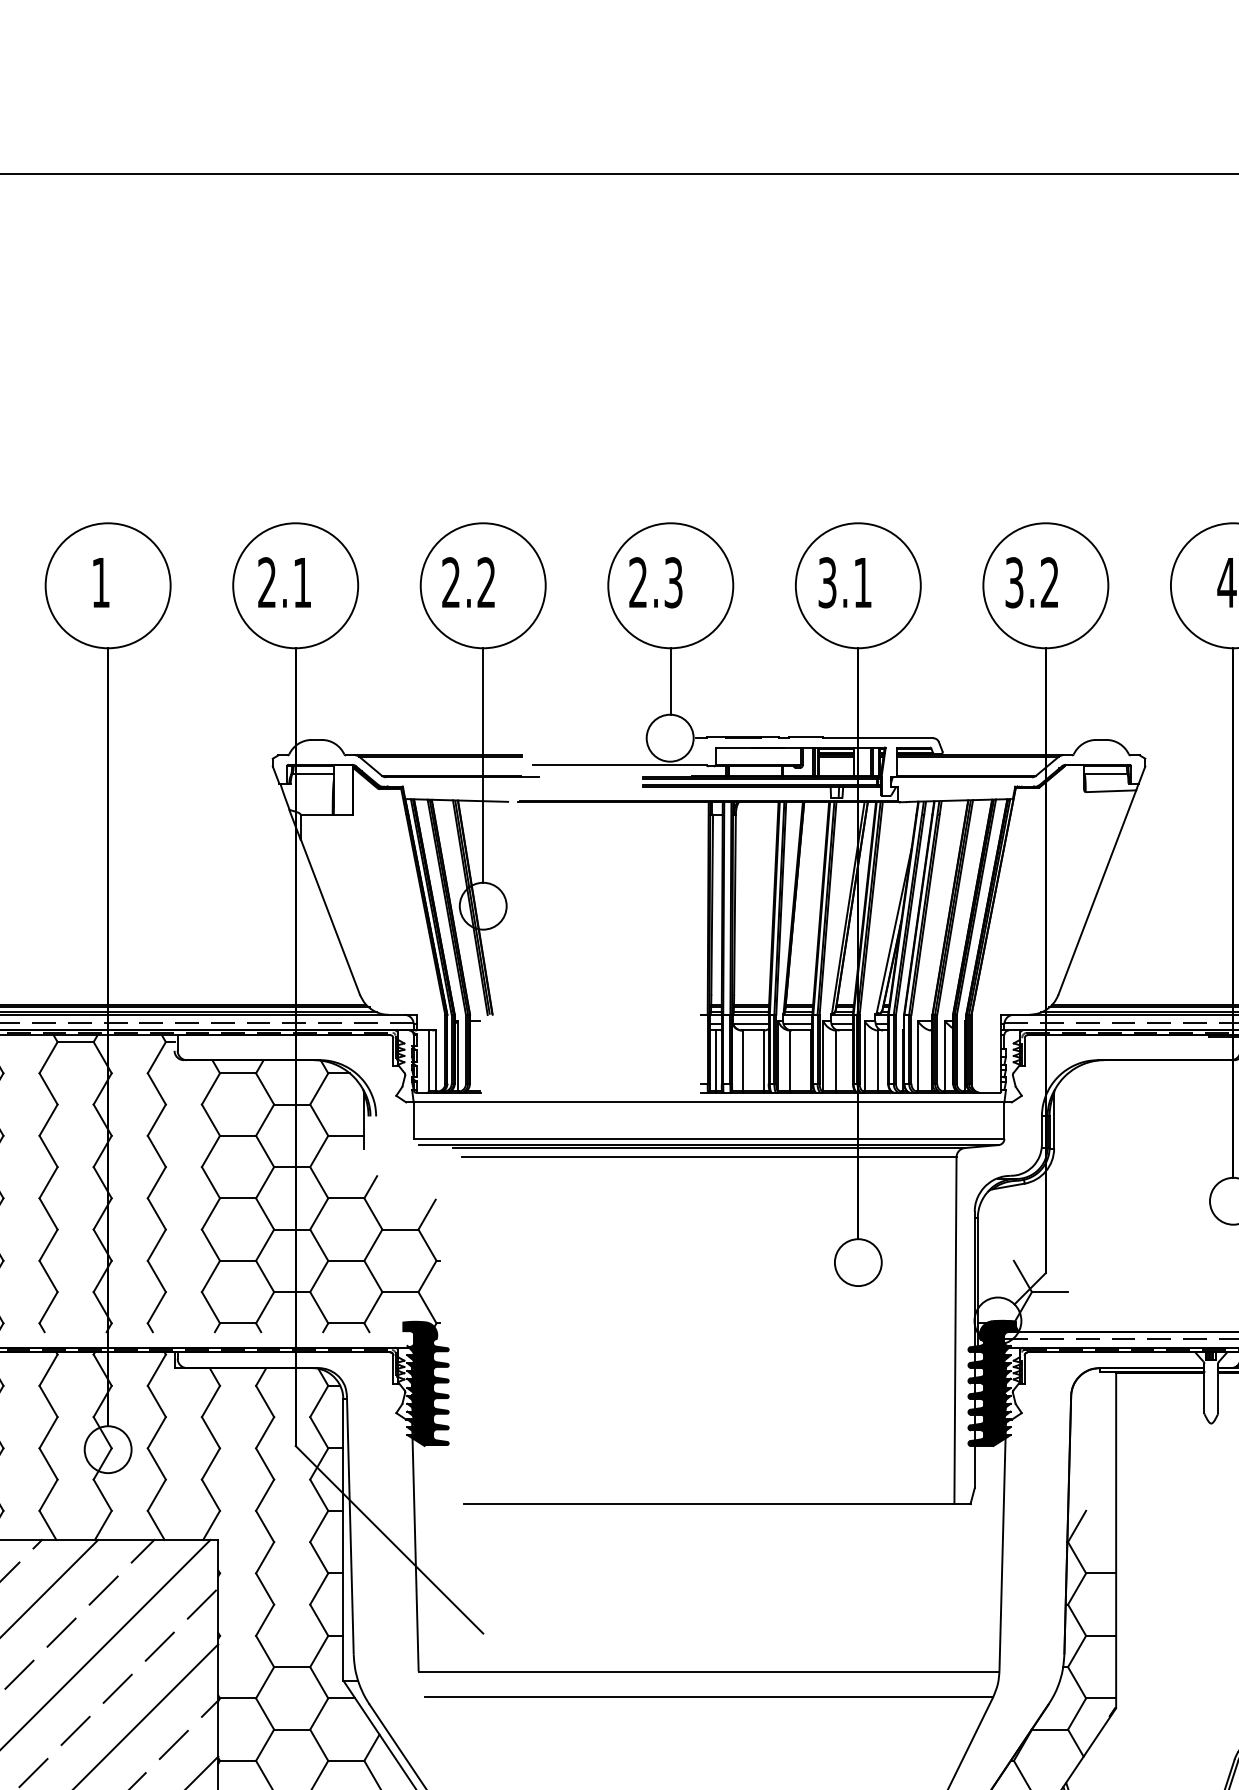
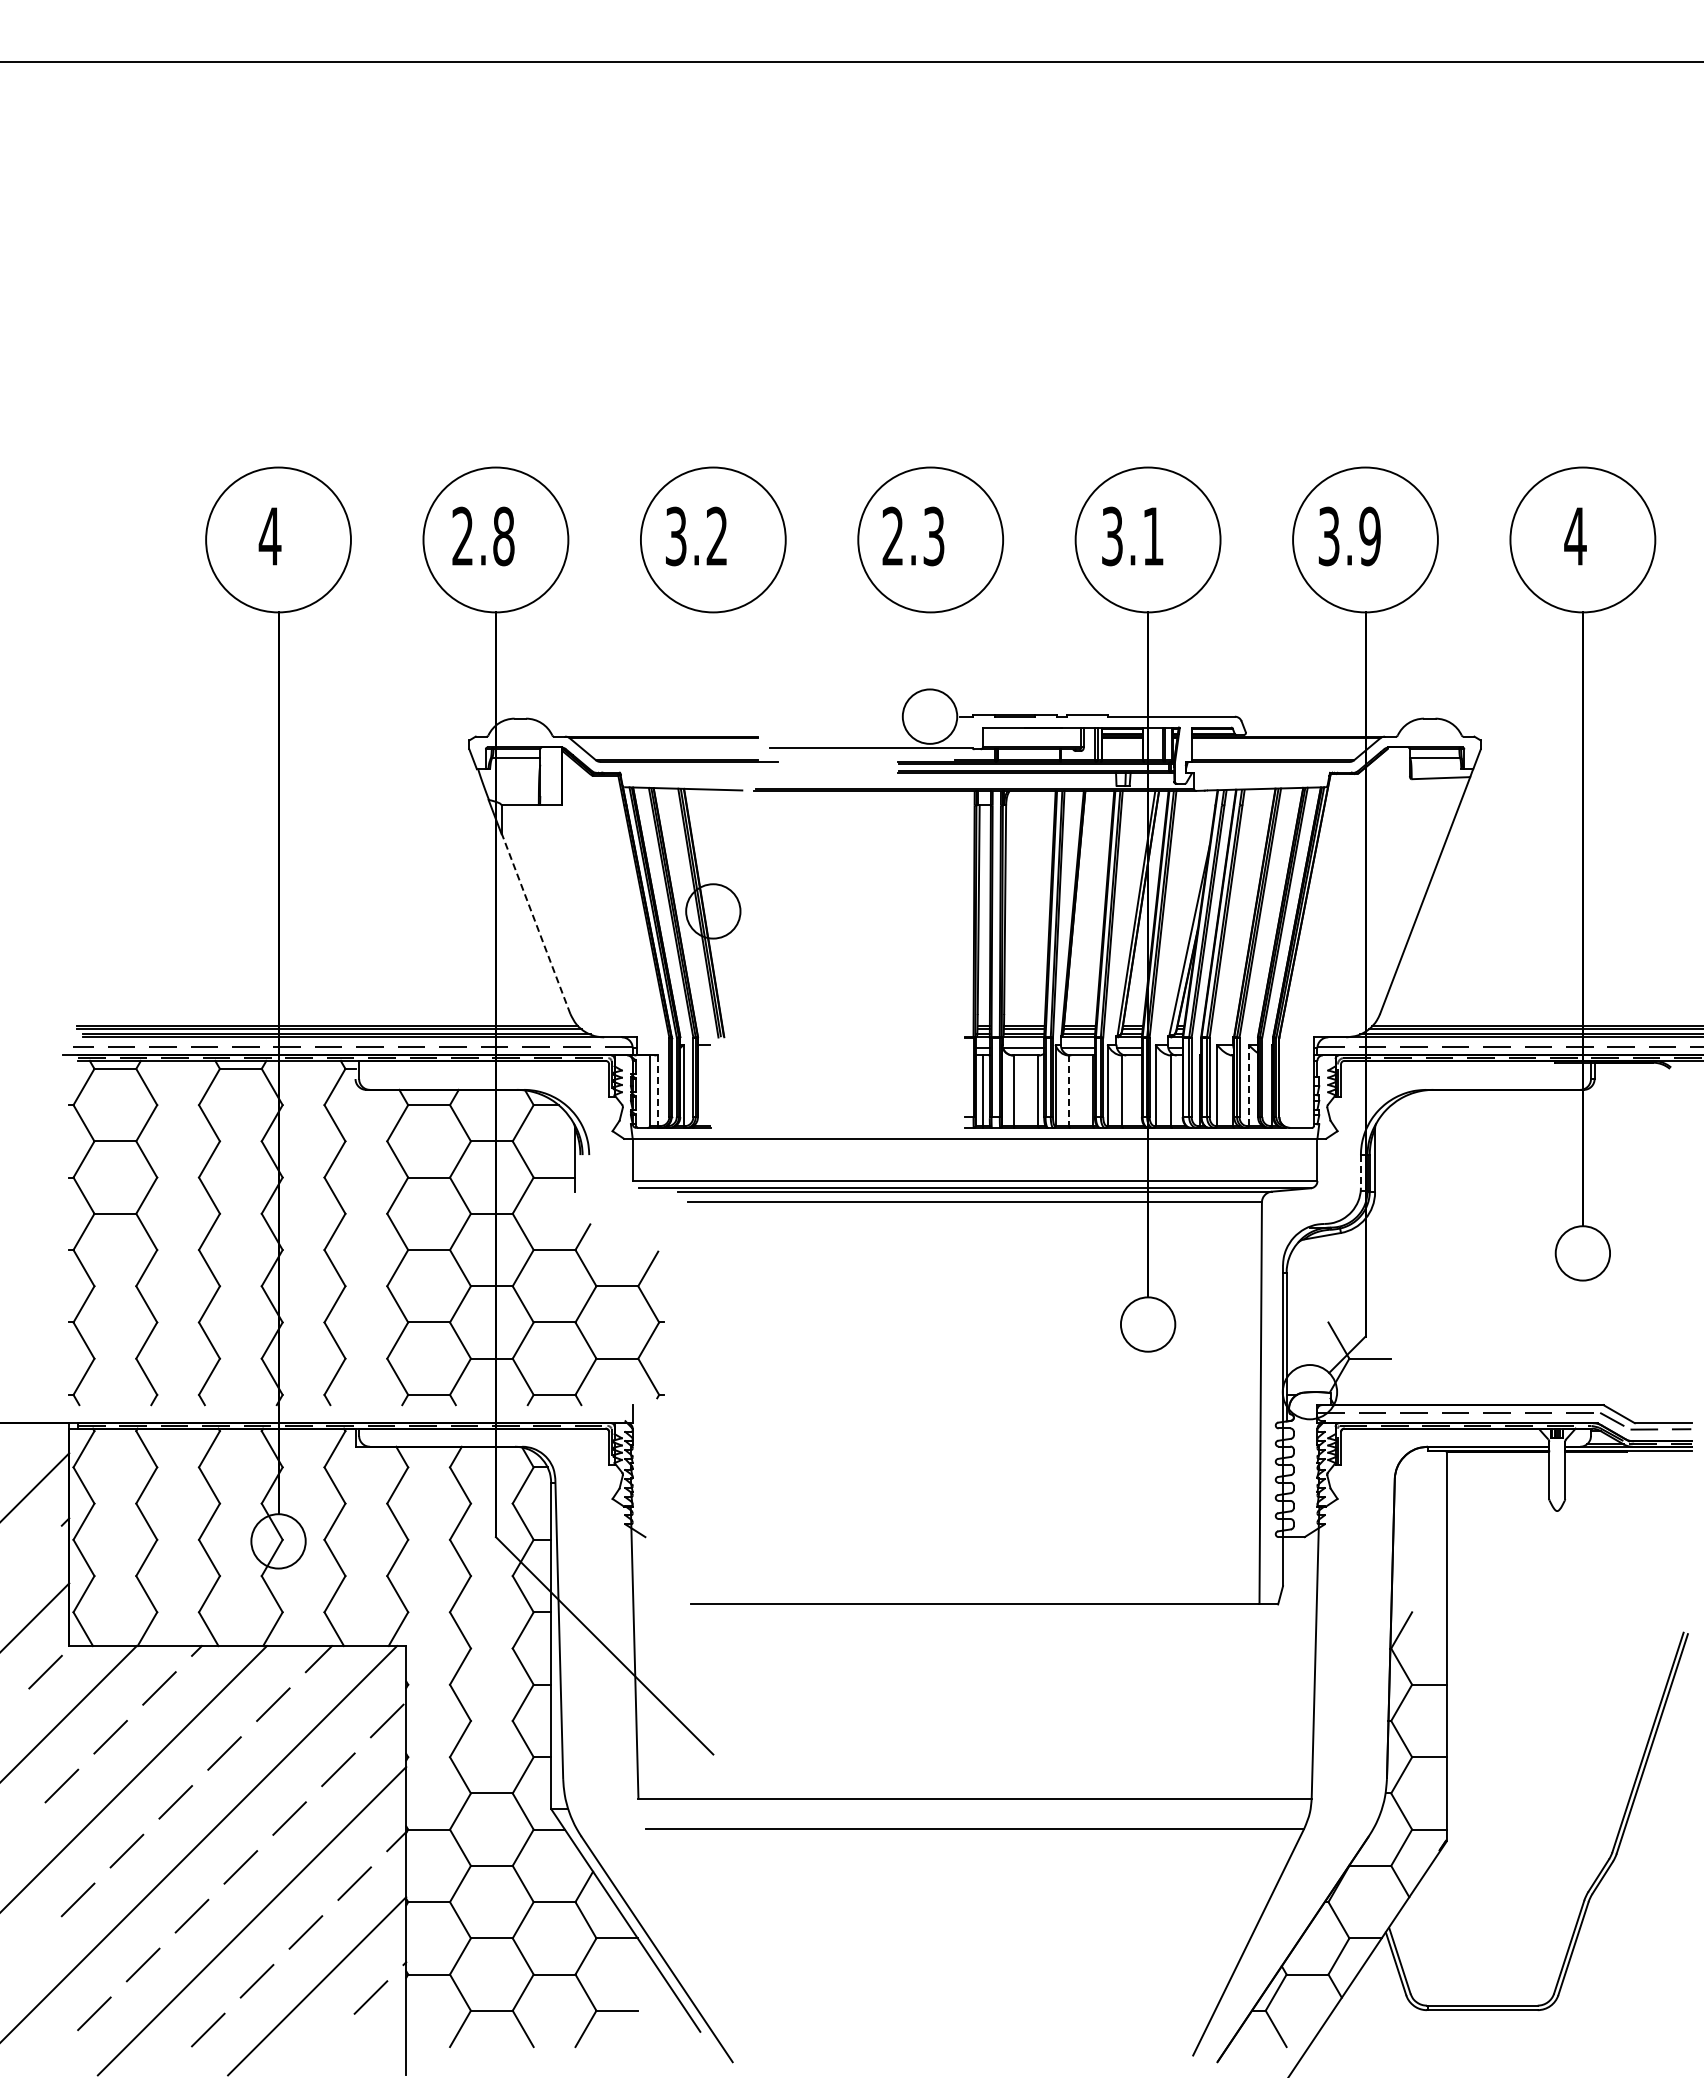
text: (100, 582) -> (269, 536), 1 -> 4
text: (302, 582) -> (503, 536), 2.1 -> 2.8
text: (450, 582) -> (675, 536), 2.2 -> 3.2
text: (1049, 582) -> (1369, 536), 3.2 -> 3.9
line: (670, 681) -> (930, 650), removed
line: (483, 765) -> (713, 748), removed
line: (330, 916) -> (536, 923), solid -> dashed
line: (944, 1056) -> (1248, 1085), solid -> dashed
line: (435, 1060) -> (658, 1090), solid -> dashed
line: (790, 1061) -> (1069, 1091), solid -> dashed
line: (1041, 1130) -> (1360, 1171), solid -> dashed
fill: (425, 1383) -> (646, 1464), removed
fill: (991, 1383) -> (1302, 1464), removed

